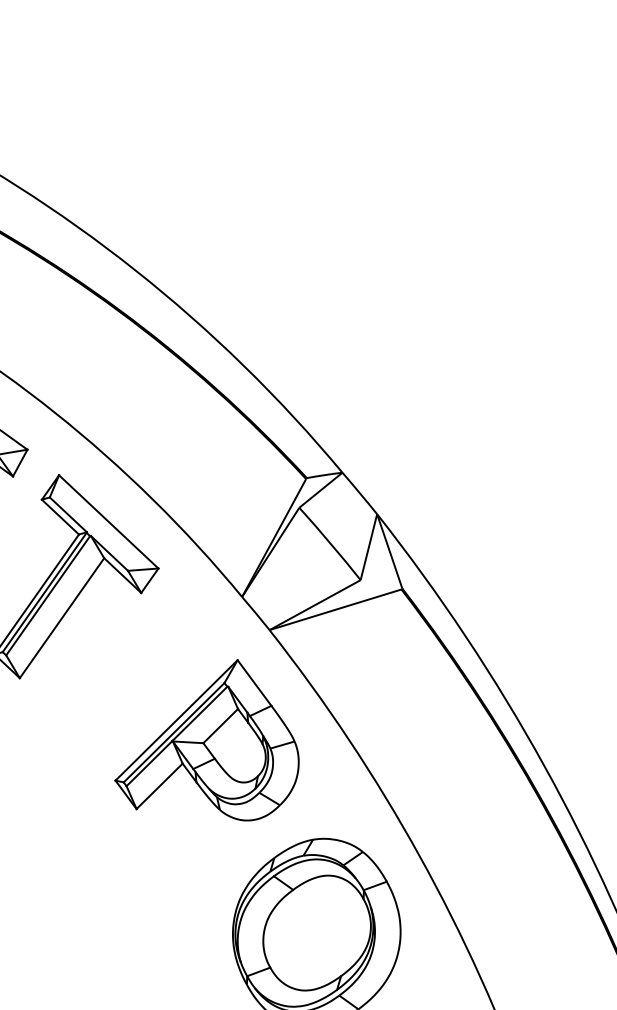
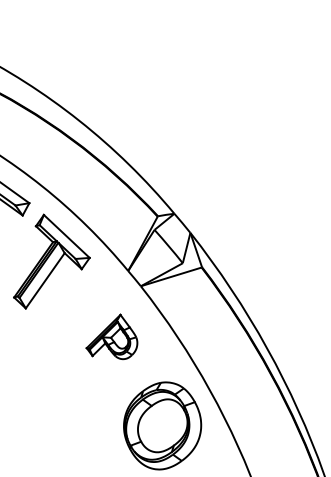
part: (205, 739) -> (111, 336), size x0.6

